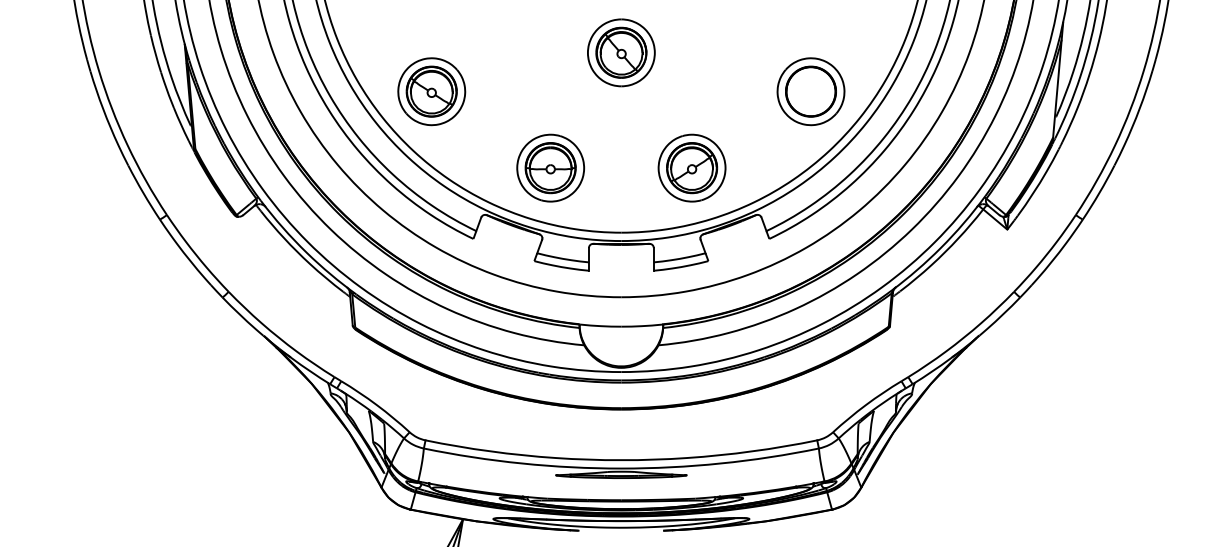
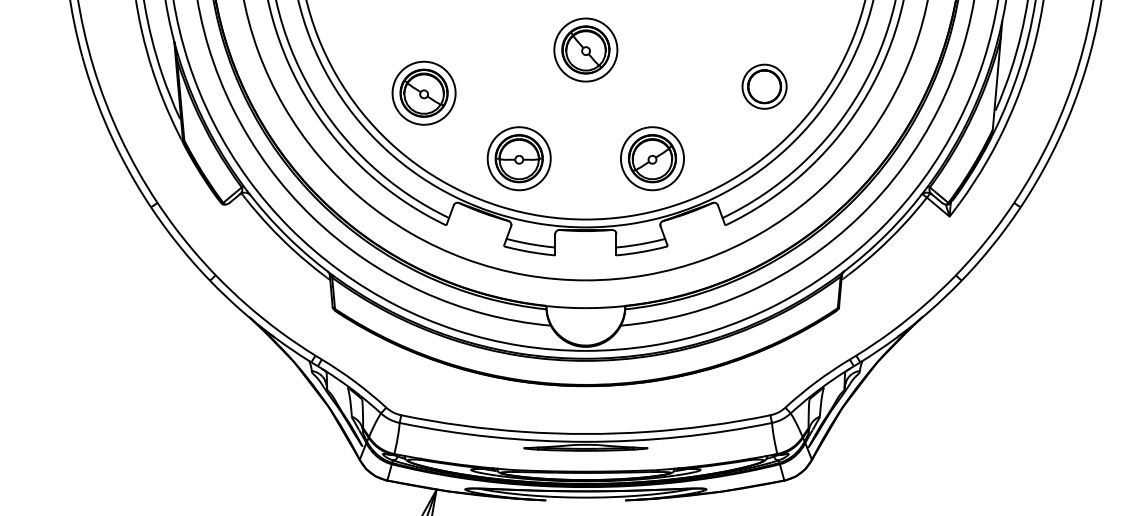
part: (431, 91) -> (423, 93), moved
part: (810, 91) -> (764, 86), size x0.7

